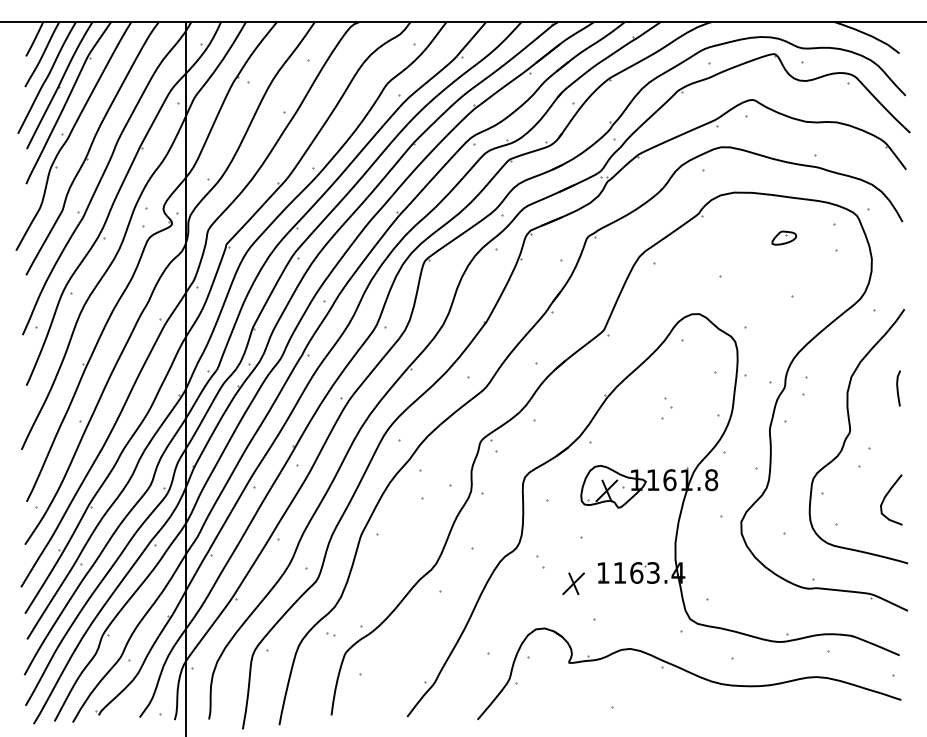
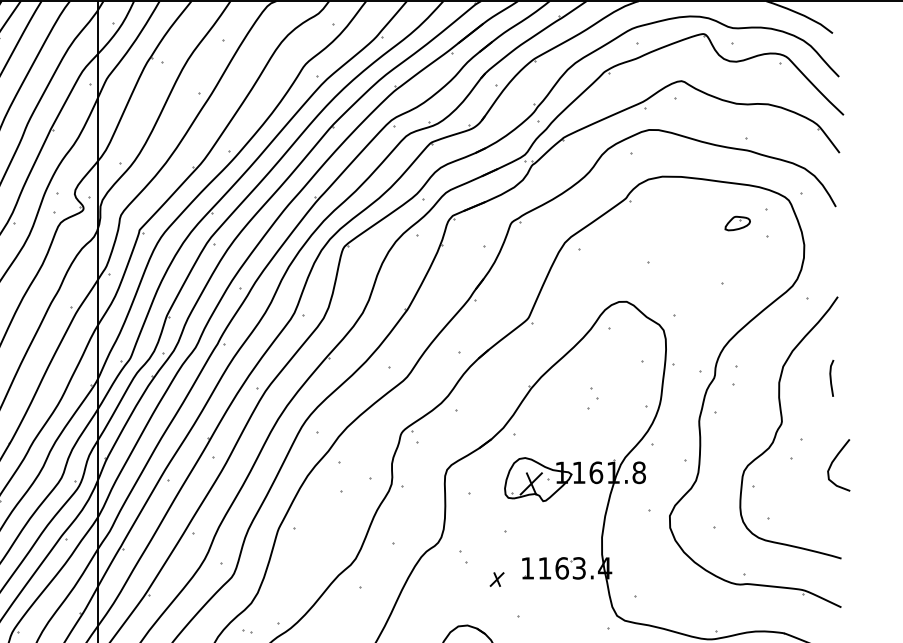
part: (784, 237) -> (738, 222), moved
curve: (887, 495) -> (834, 460), moved
part: (573, 583) -> (497, 579), size x0.6

